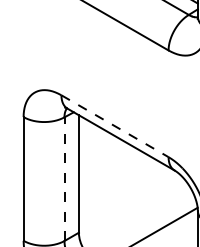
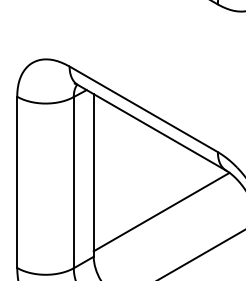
line: (115, 126) -> (144, 109), dashed -> solid
line: (64, 179) -> (73, 183), dashed -> solid
line: (127, 200) -> (161, 212), added

